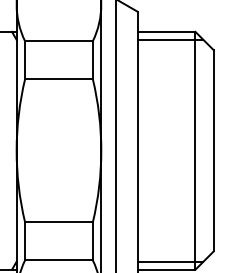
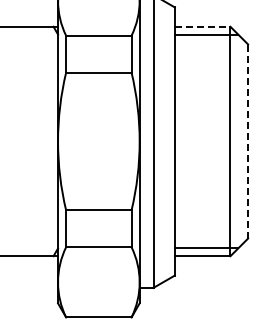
line: (166, 31) -> (202, 26), solid -> dashed
line: (214, 150) -> (248, 141), solid -> dashed

